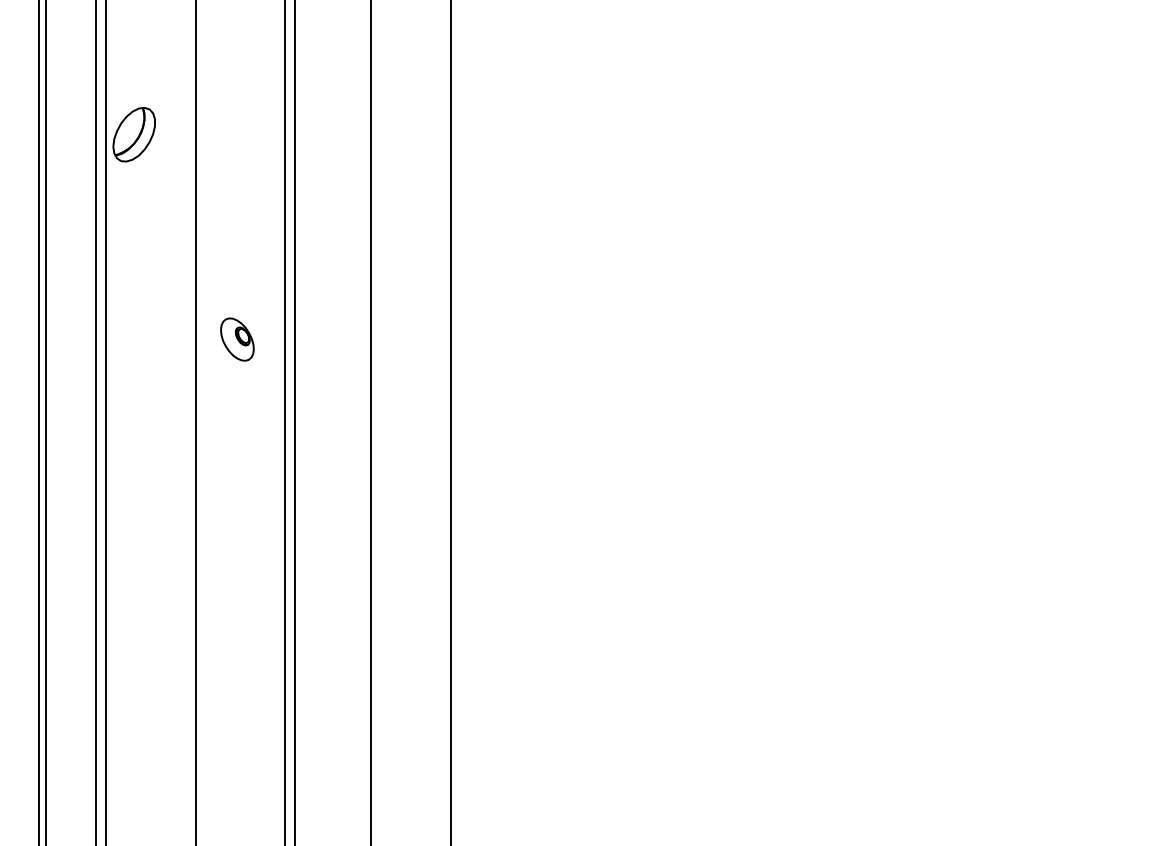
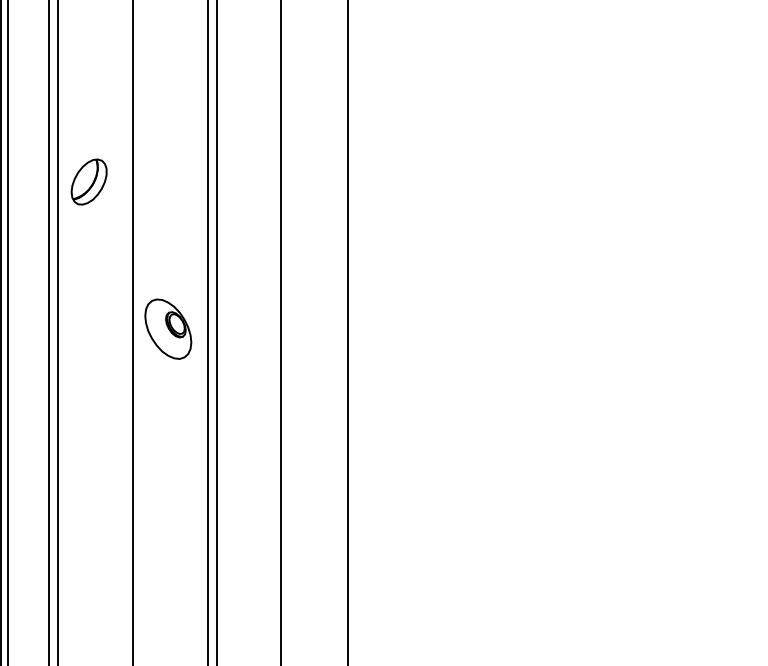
part: (133, 134) -> (88, 181), moved
part: (237, 339) -> (168, 329), size x1.67

